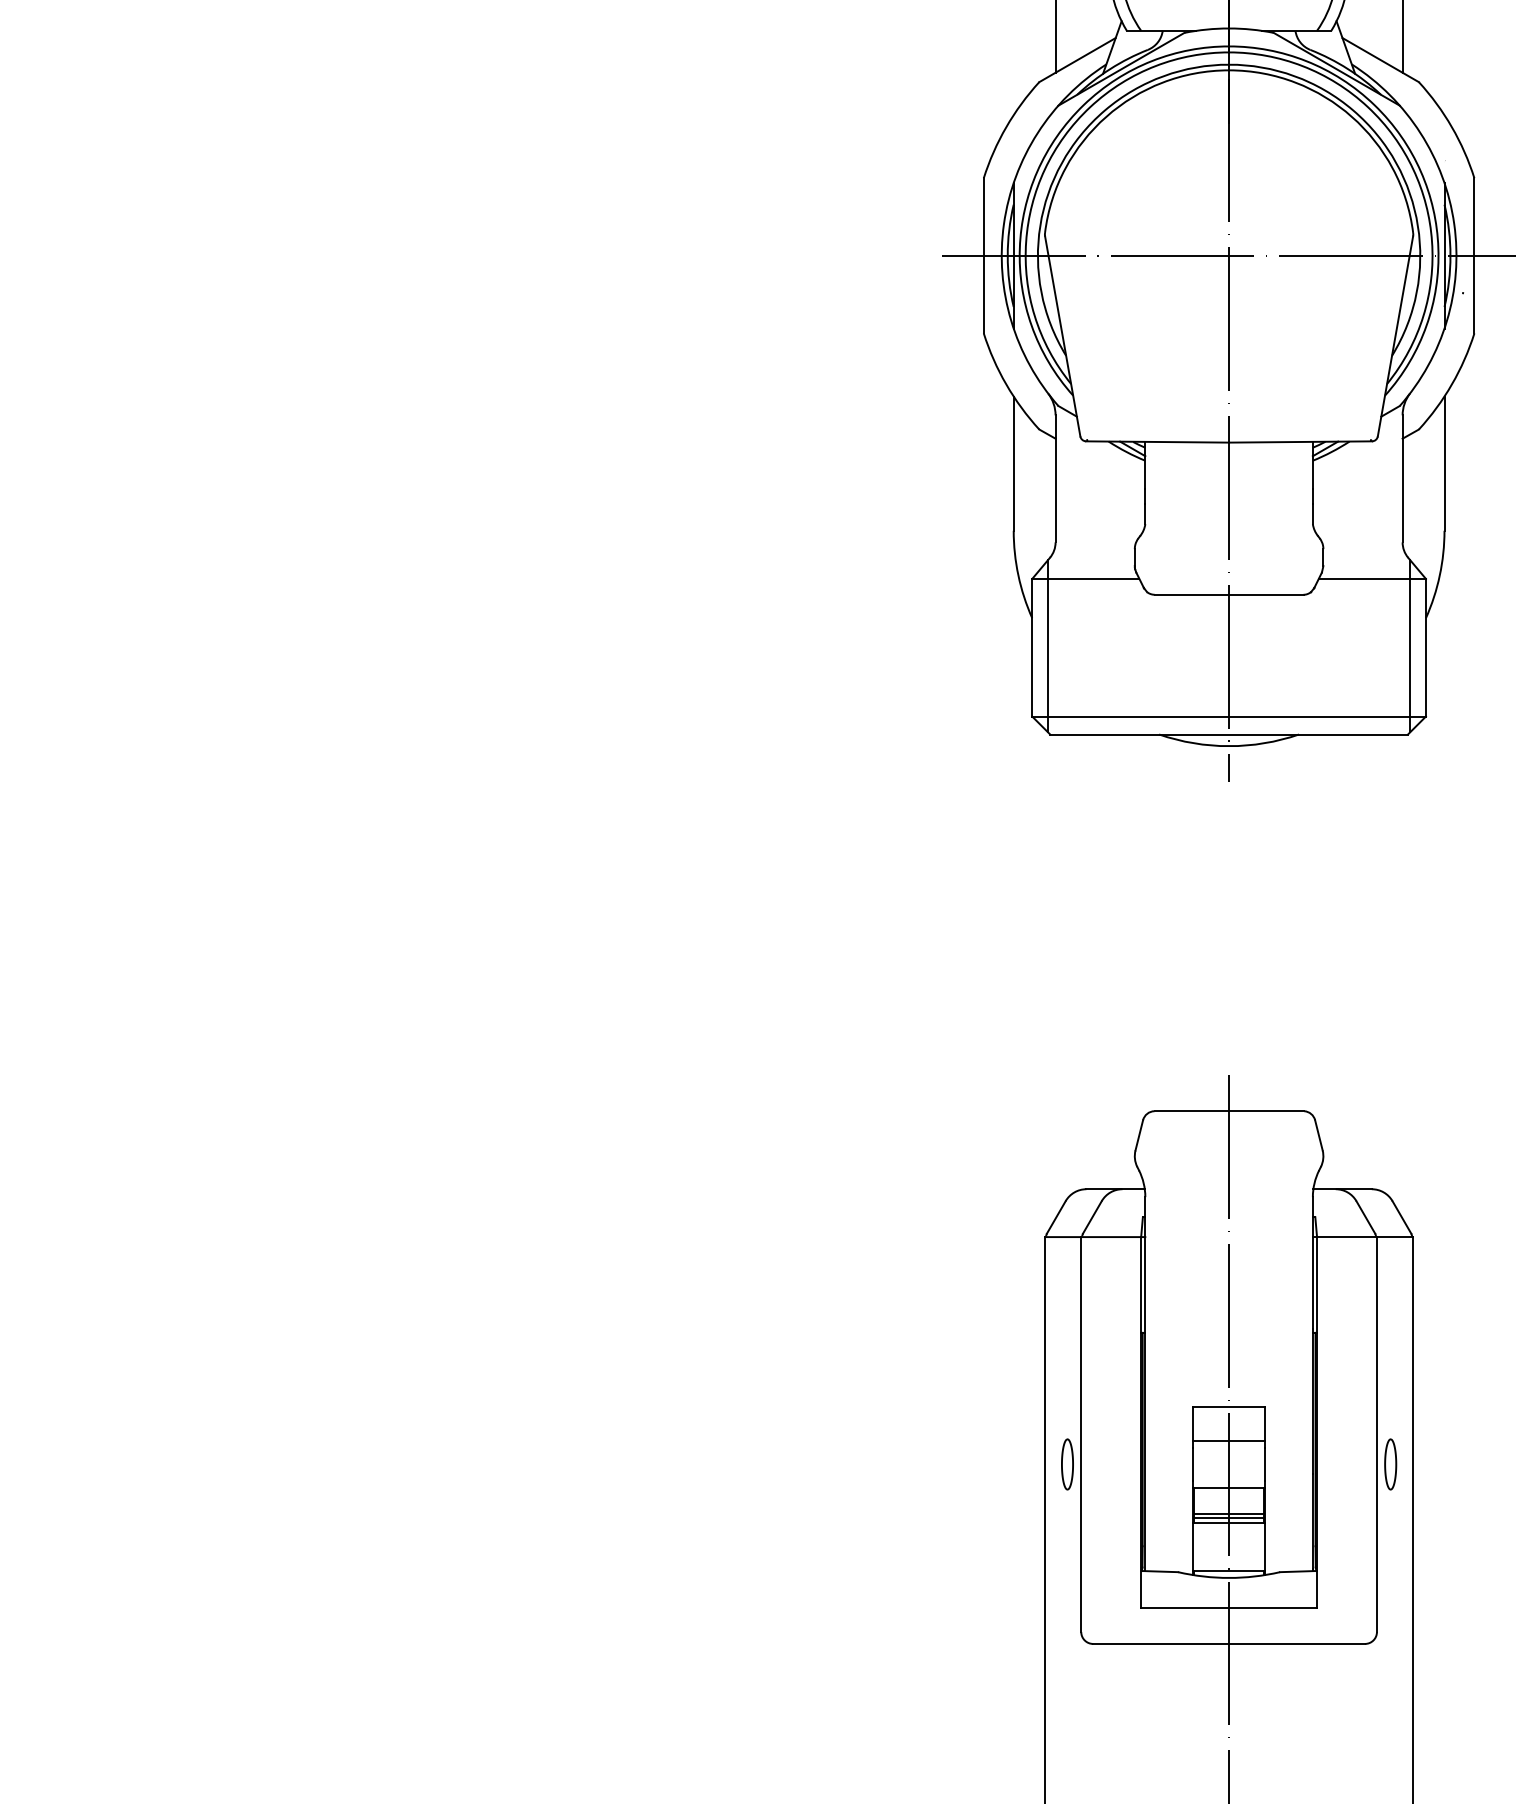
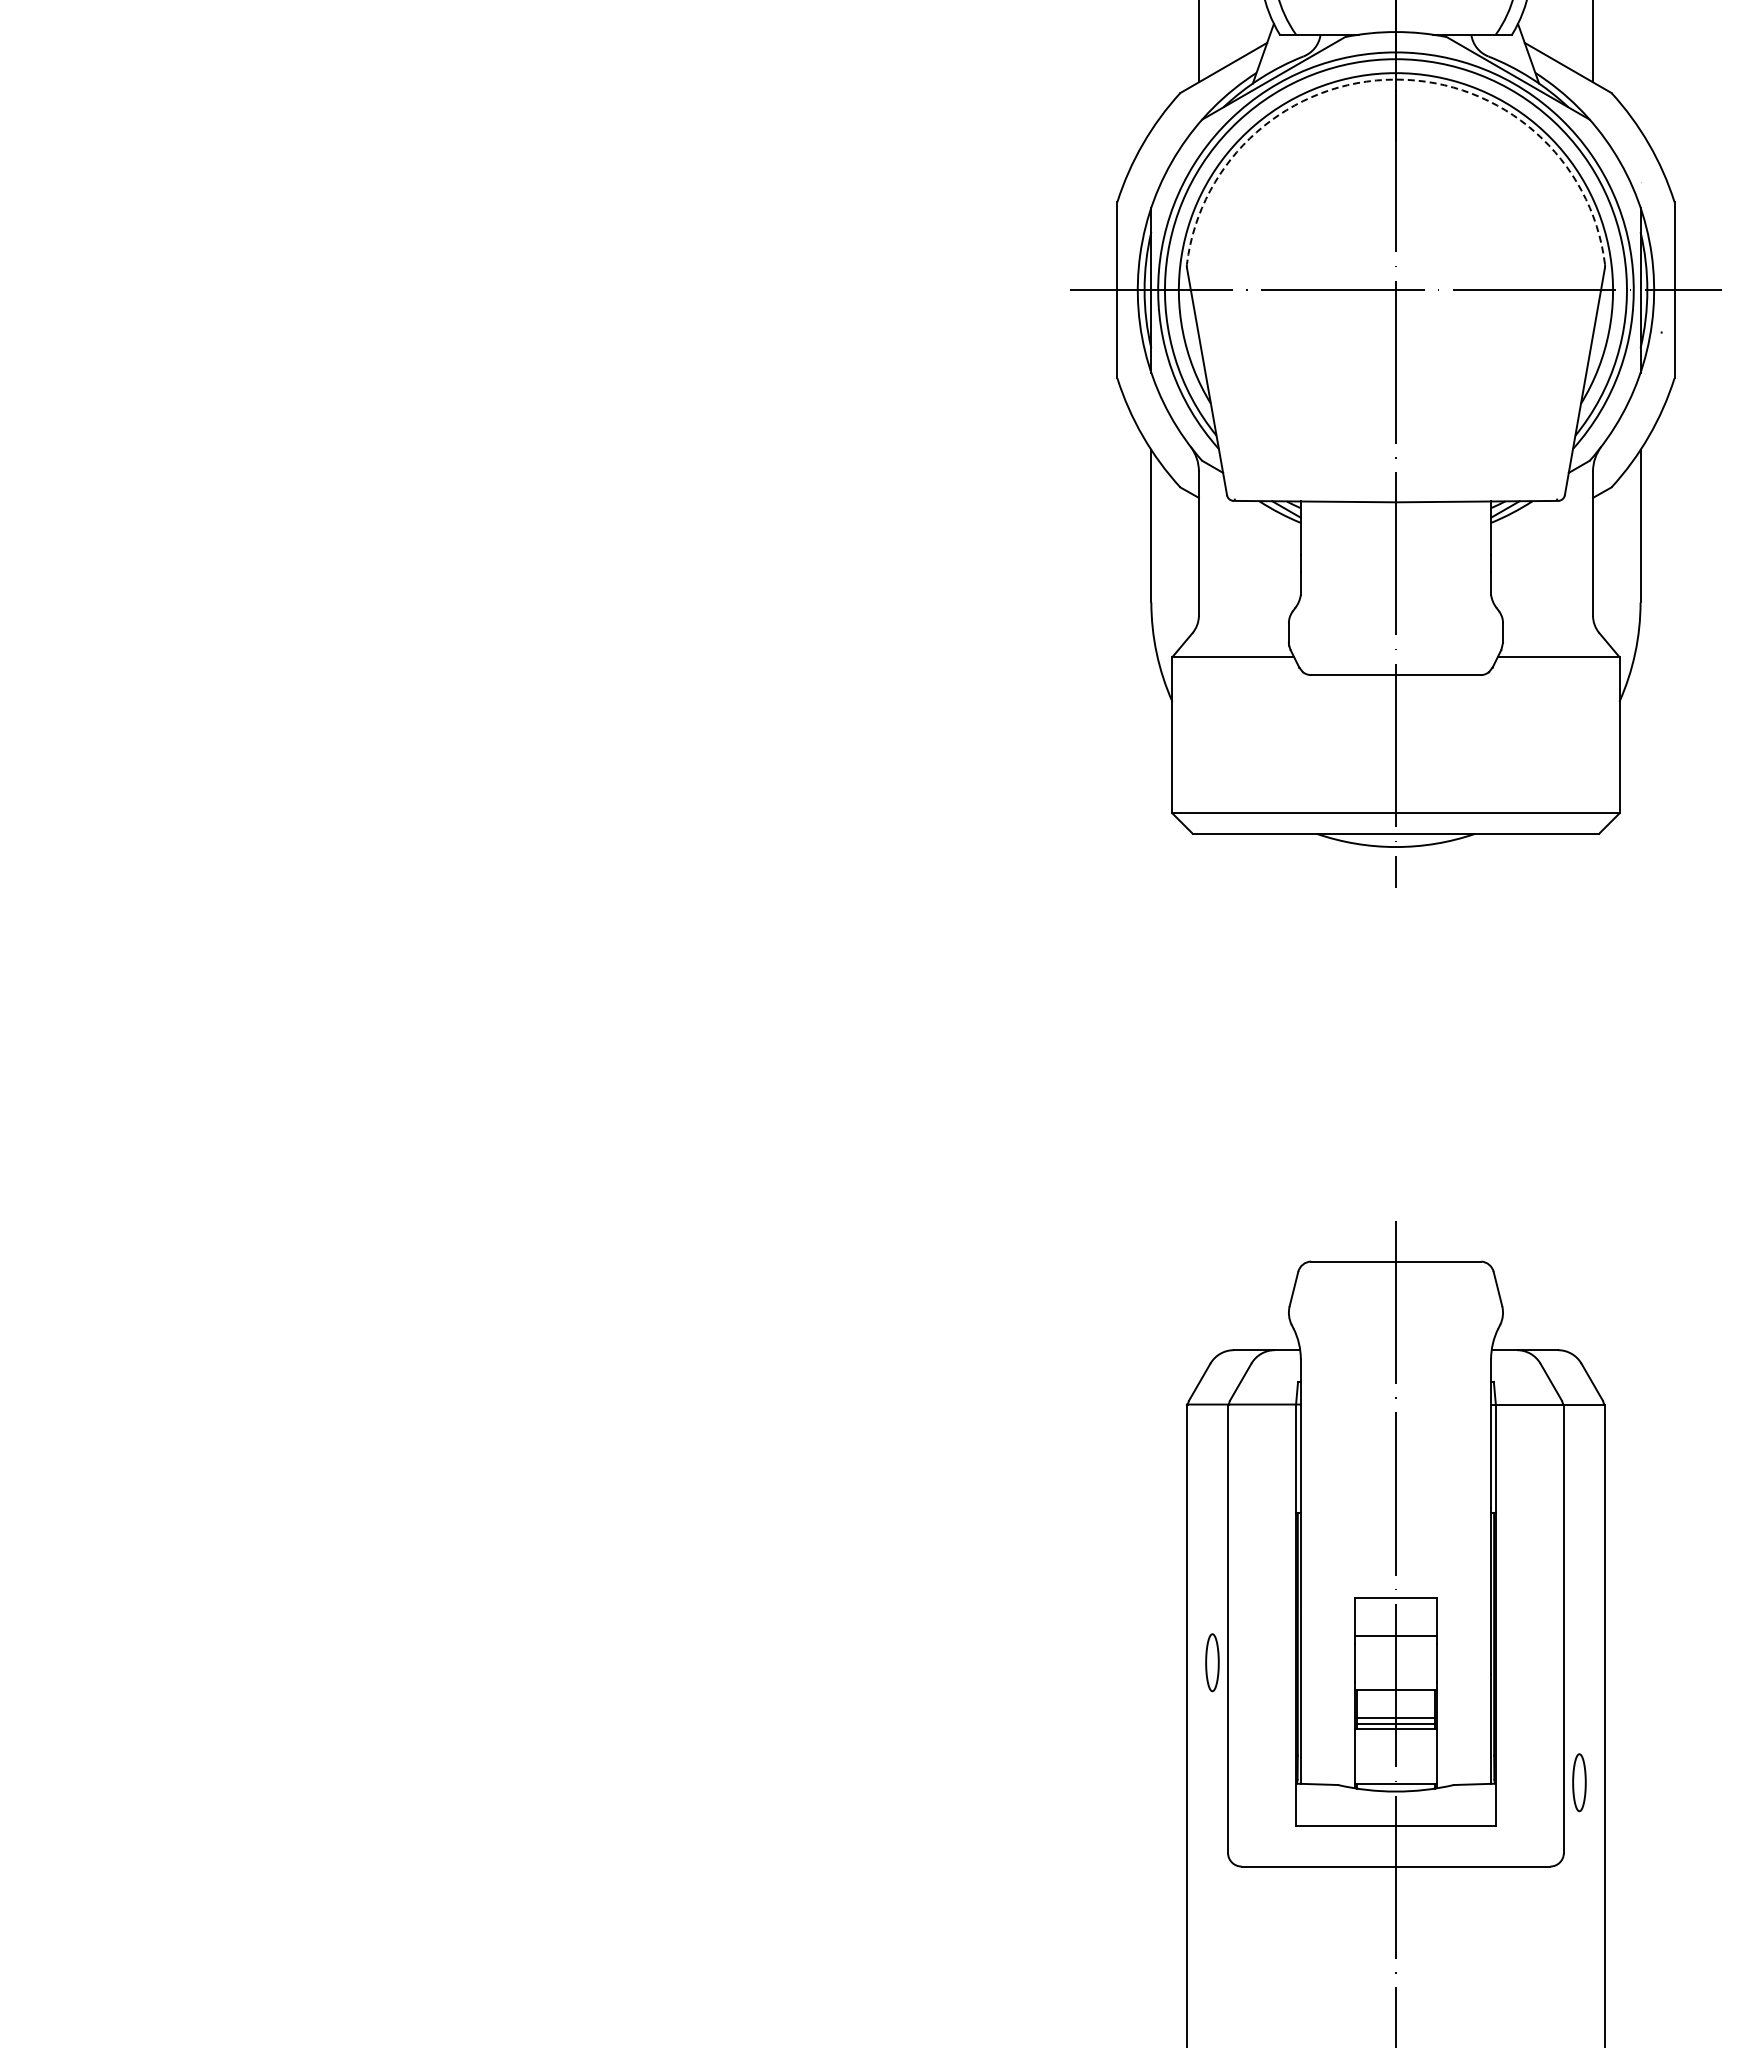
arc: (1228, 70) -> (1395, 79), solid -> dashed
line: (1048, 646) -> (1190, 733), removed
line: (1410, 646) -> (1601, 733), removed
part: (1390, 1464) -> (1579, 1782), moved

